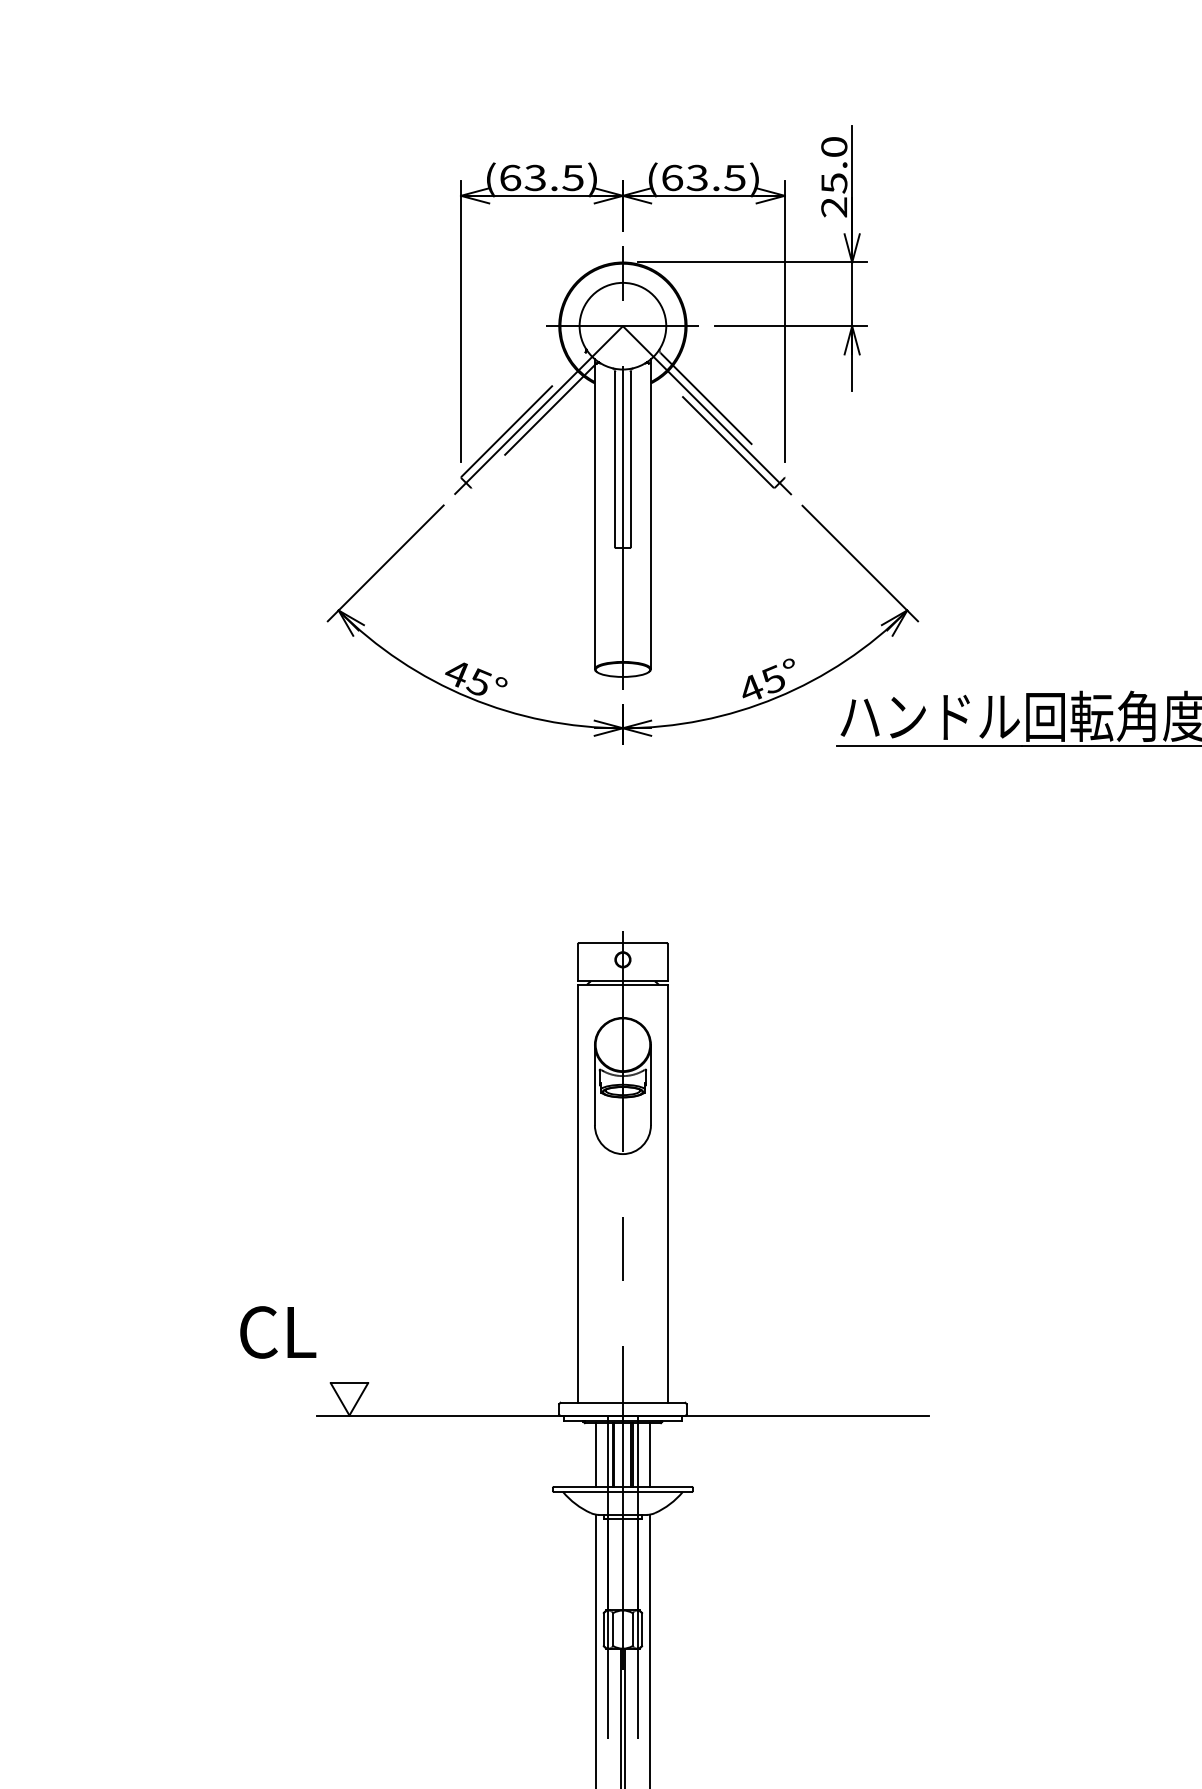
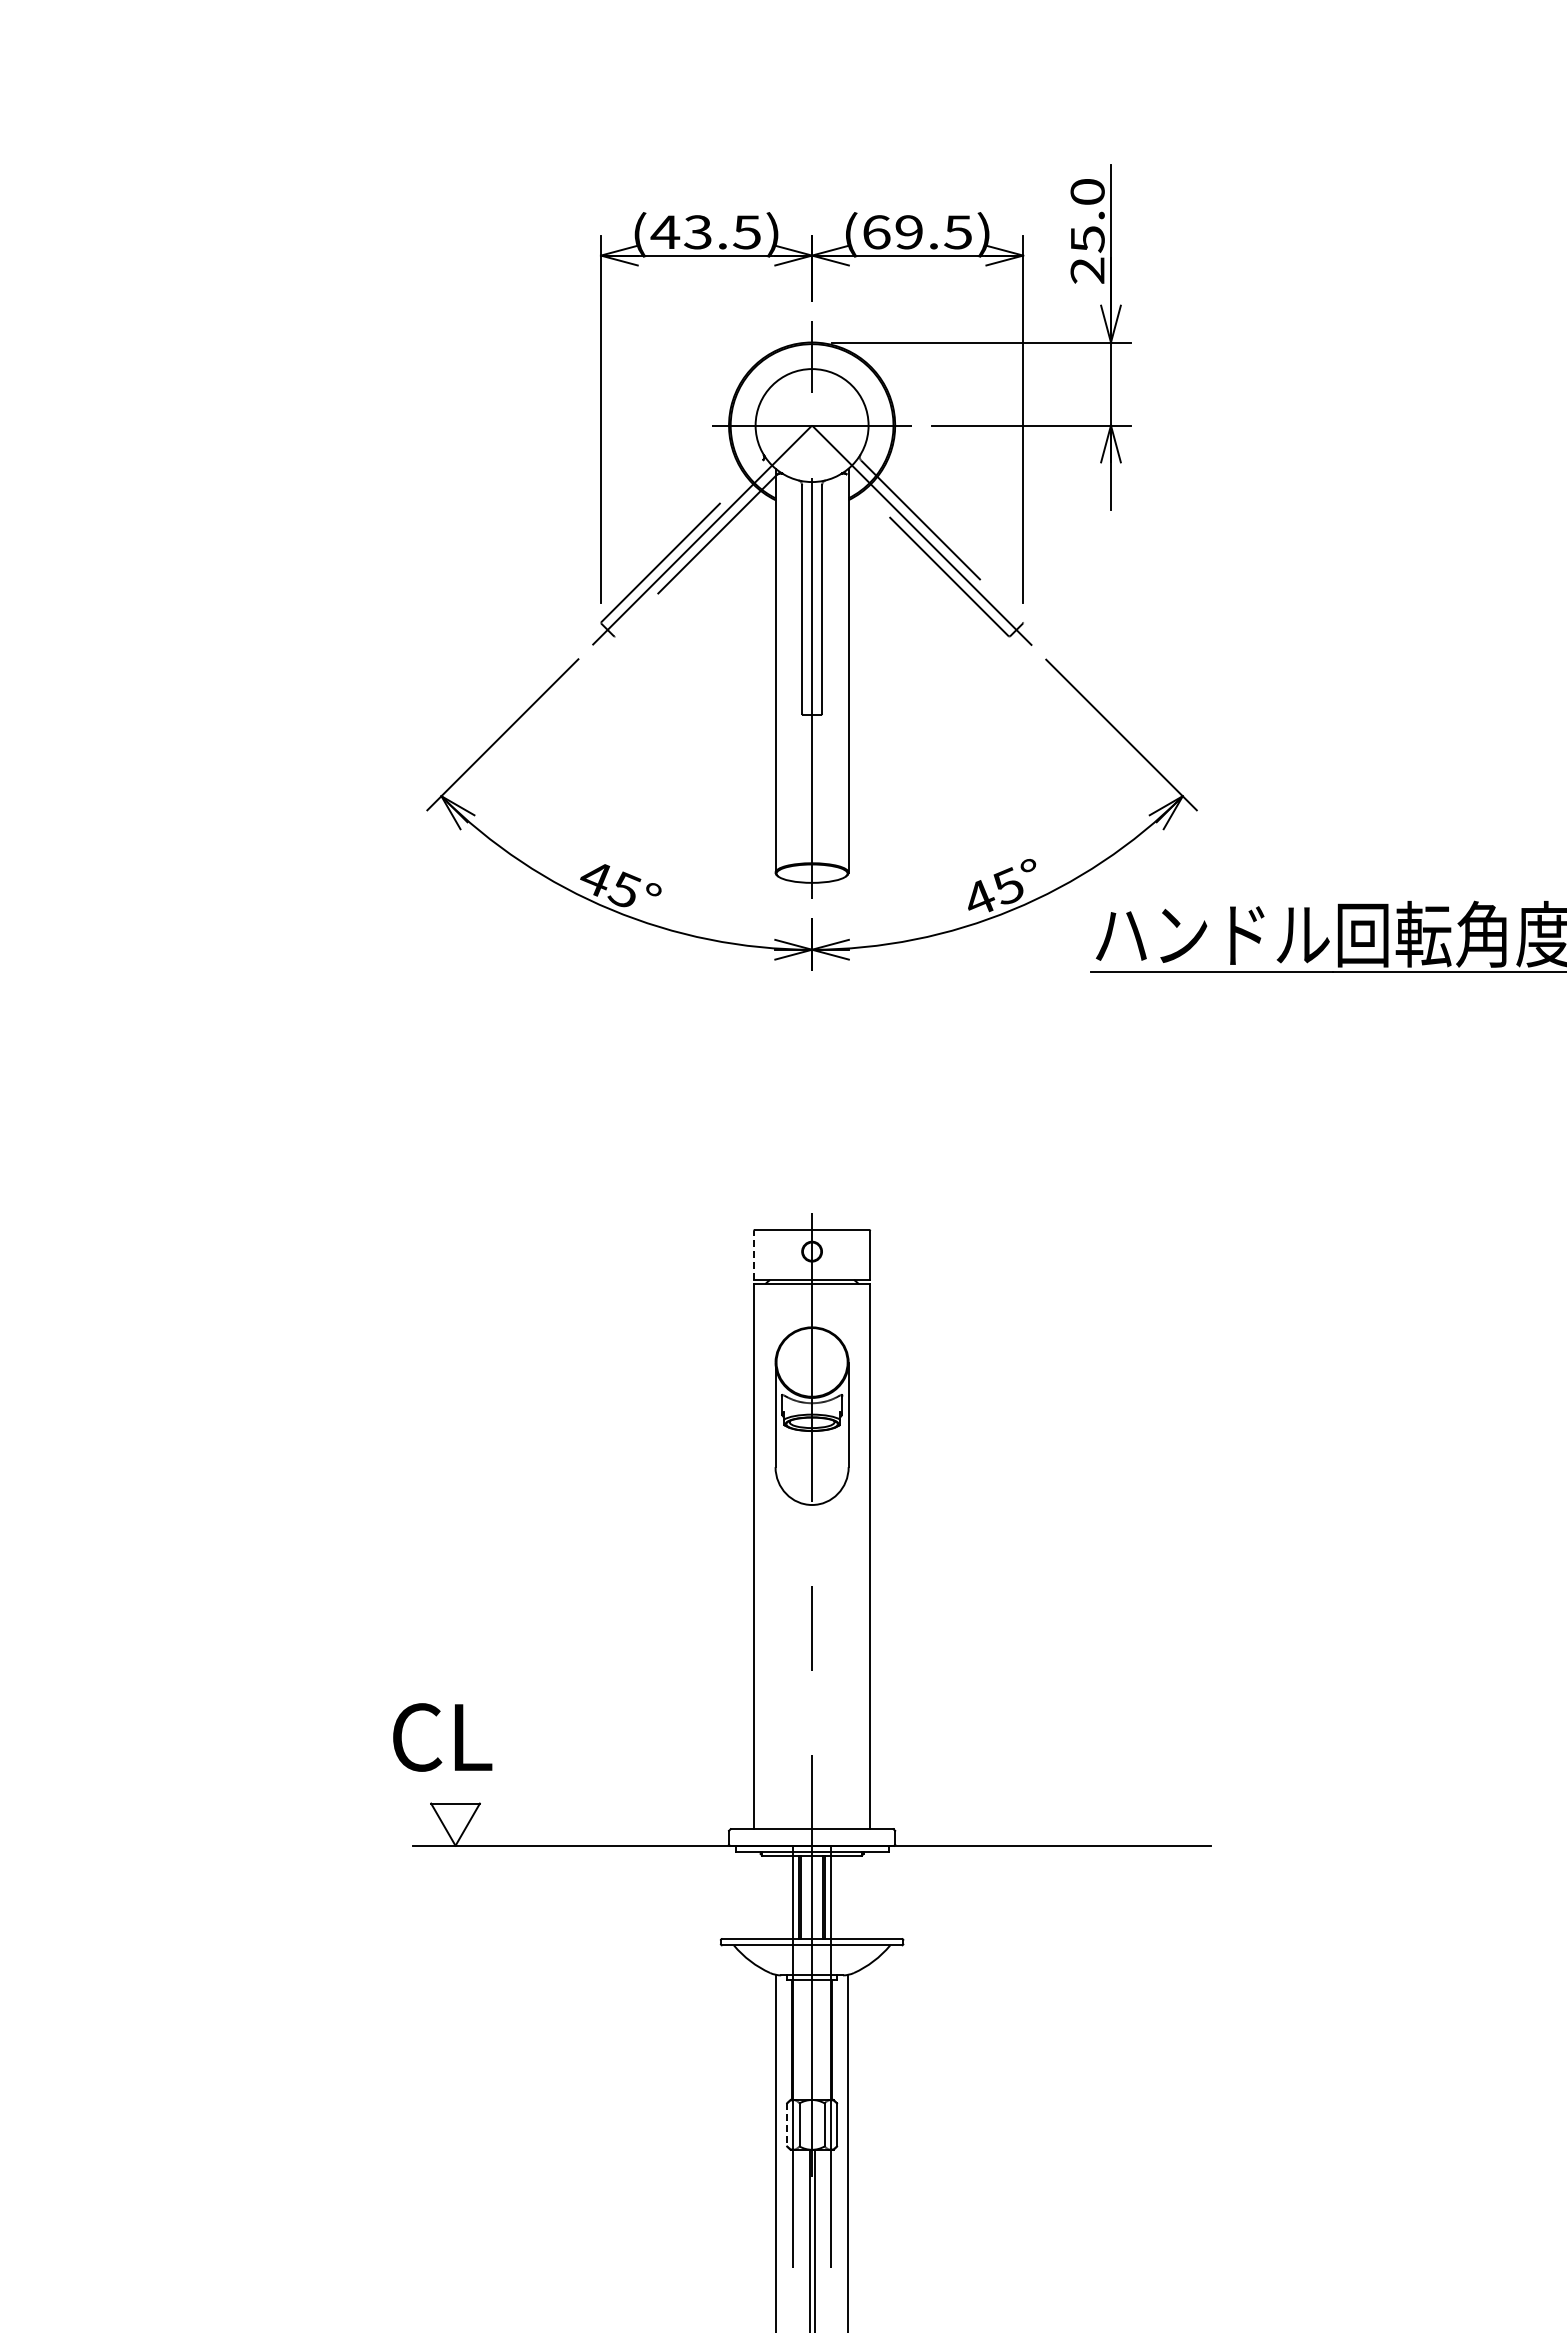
text: (510, 178) -> (665, 232), (63.5) -> (43.5)
text: (696, 178) -> (908, 232), (63.5) -> (69.5)
line: (577, 962) -> (753, 1255), solid -> dashed
text: (278, 1332) -> (442, 1737), moved
line: (595, 1454) -> (776, 1896), removed
line: (650, 1454) -> (847, 1896), removed
line: (604, 1629) -> (787, 2124), solid -> dashed

